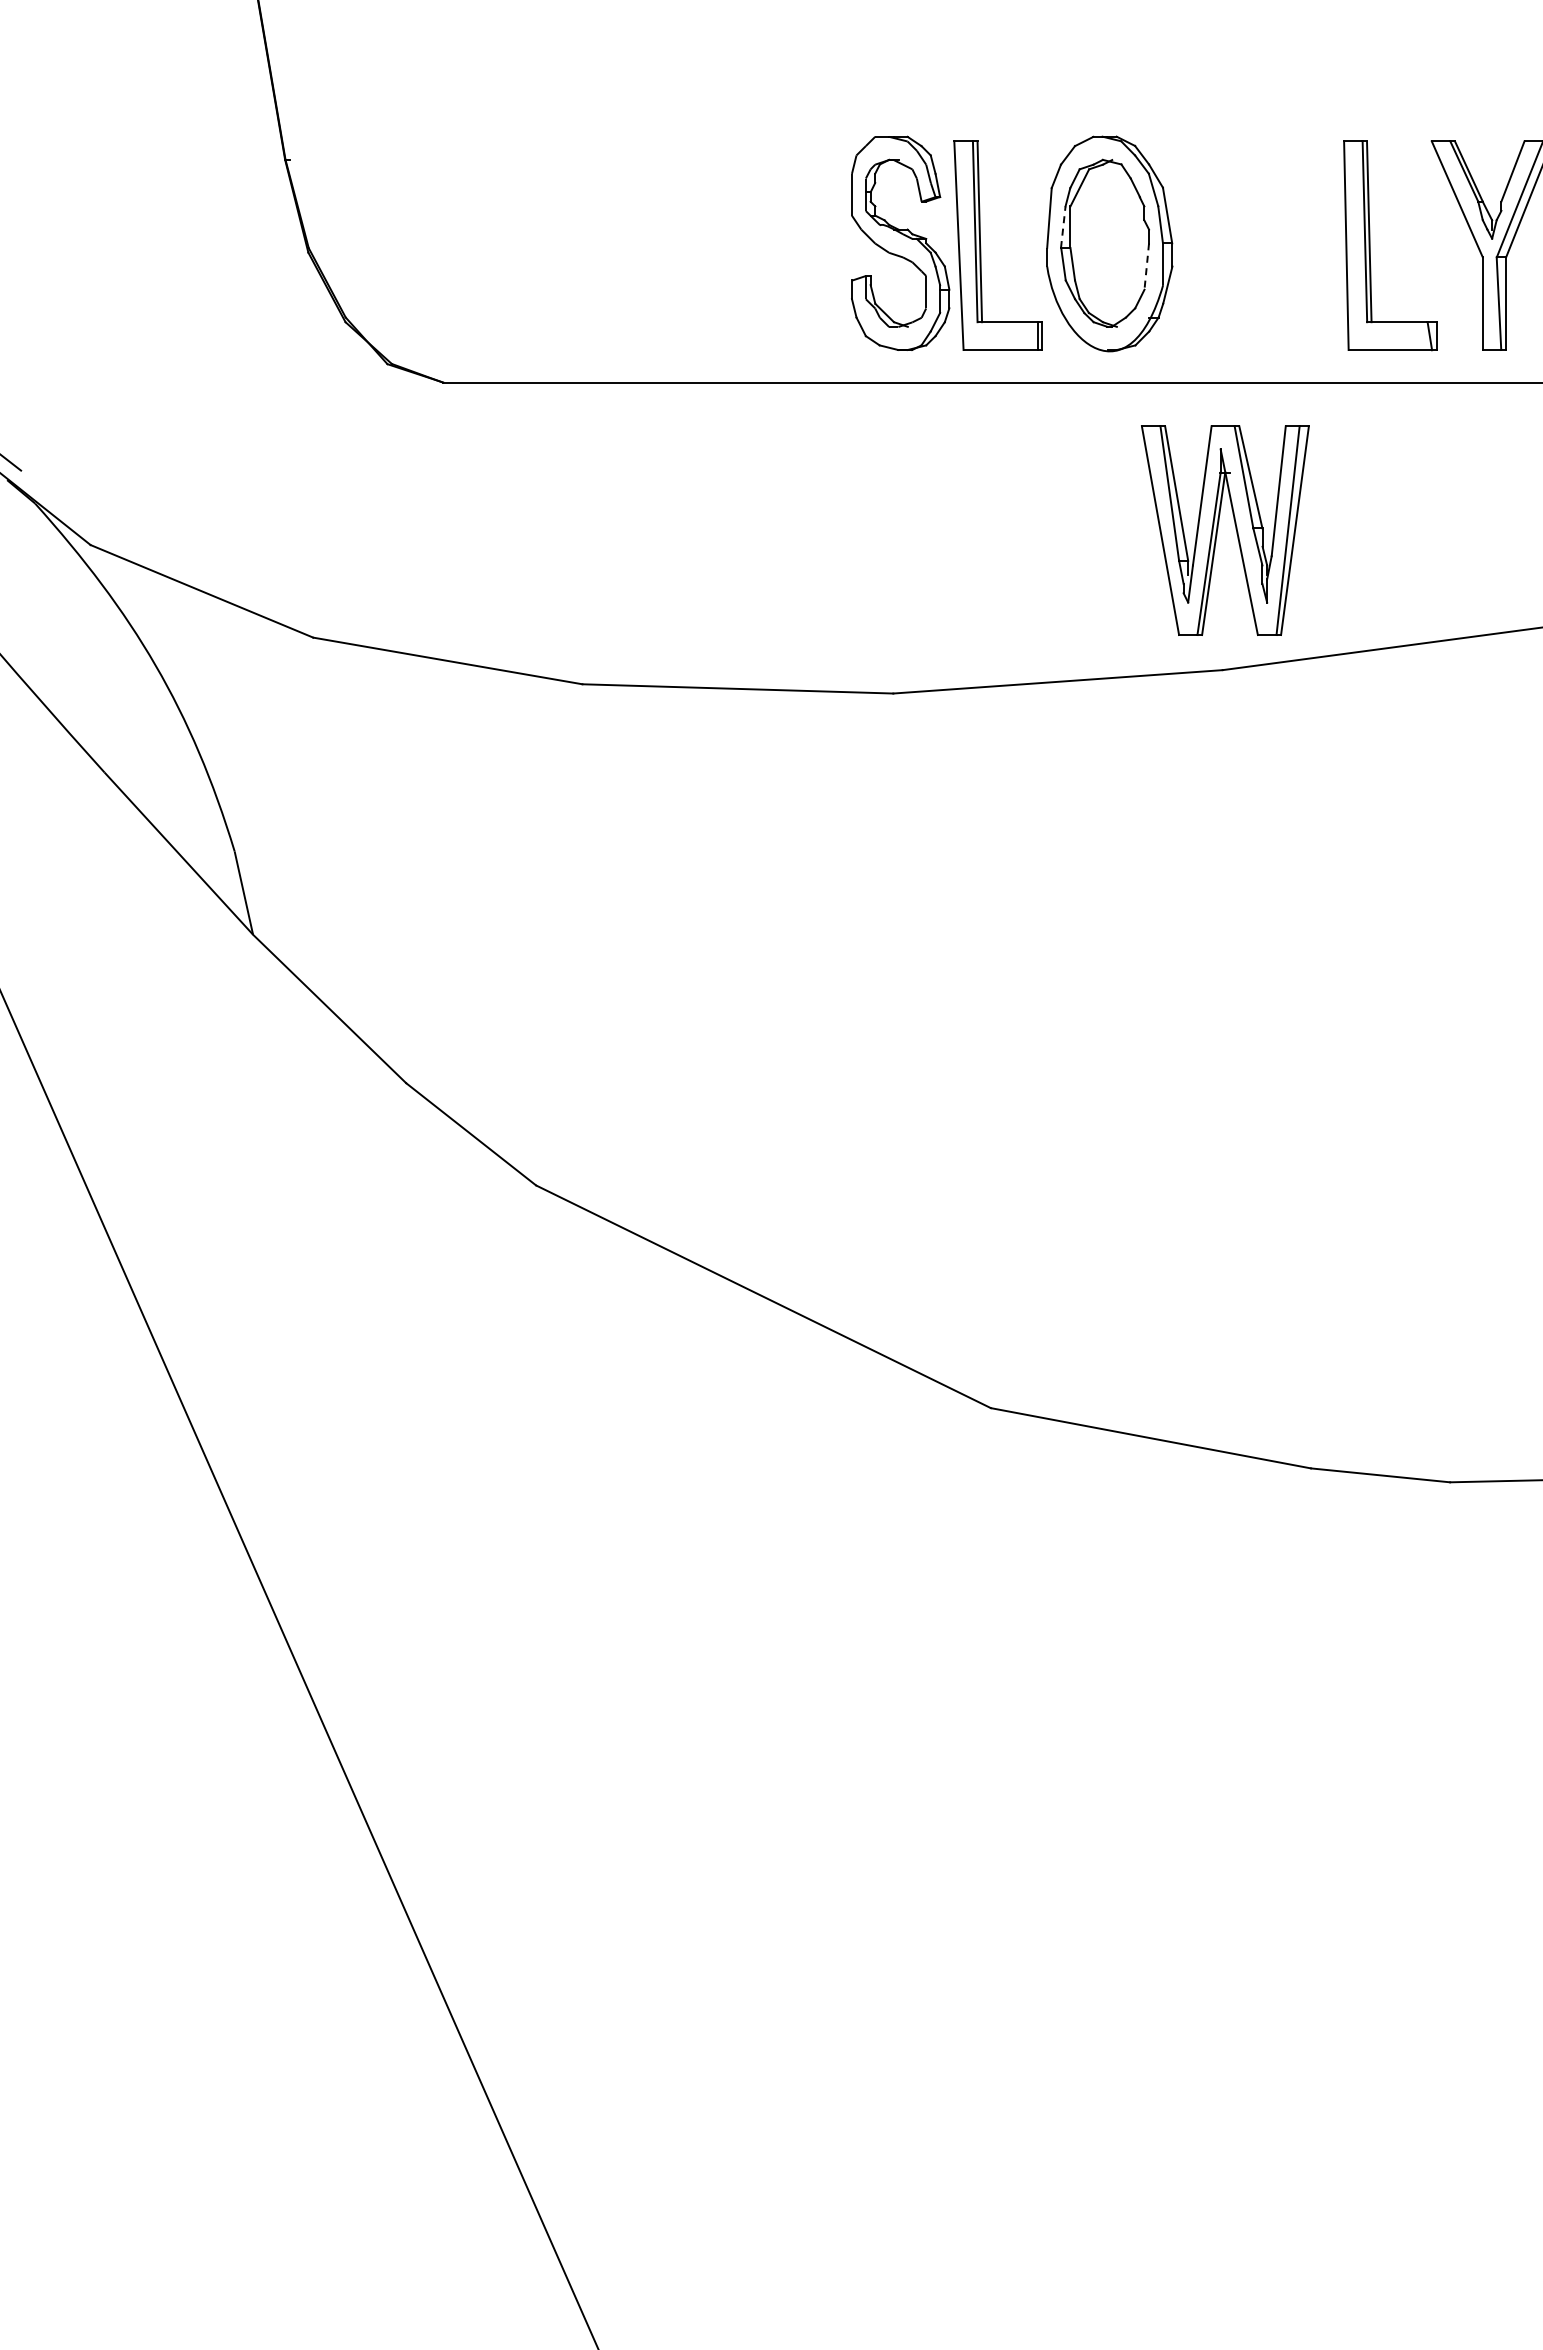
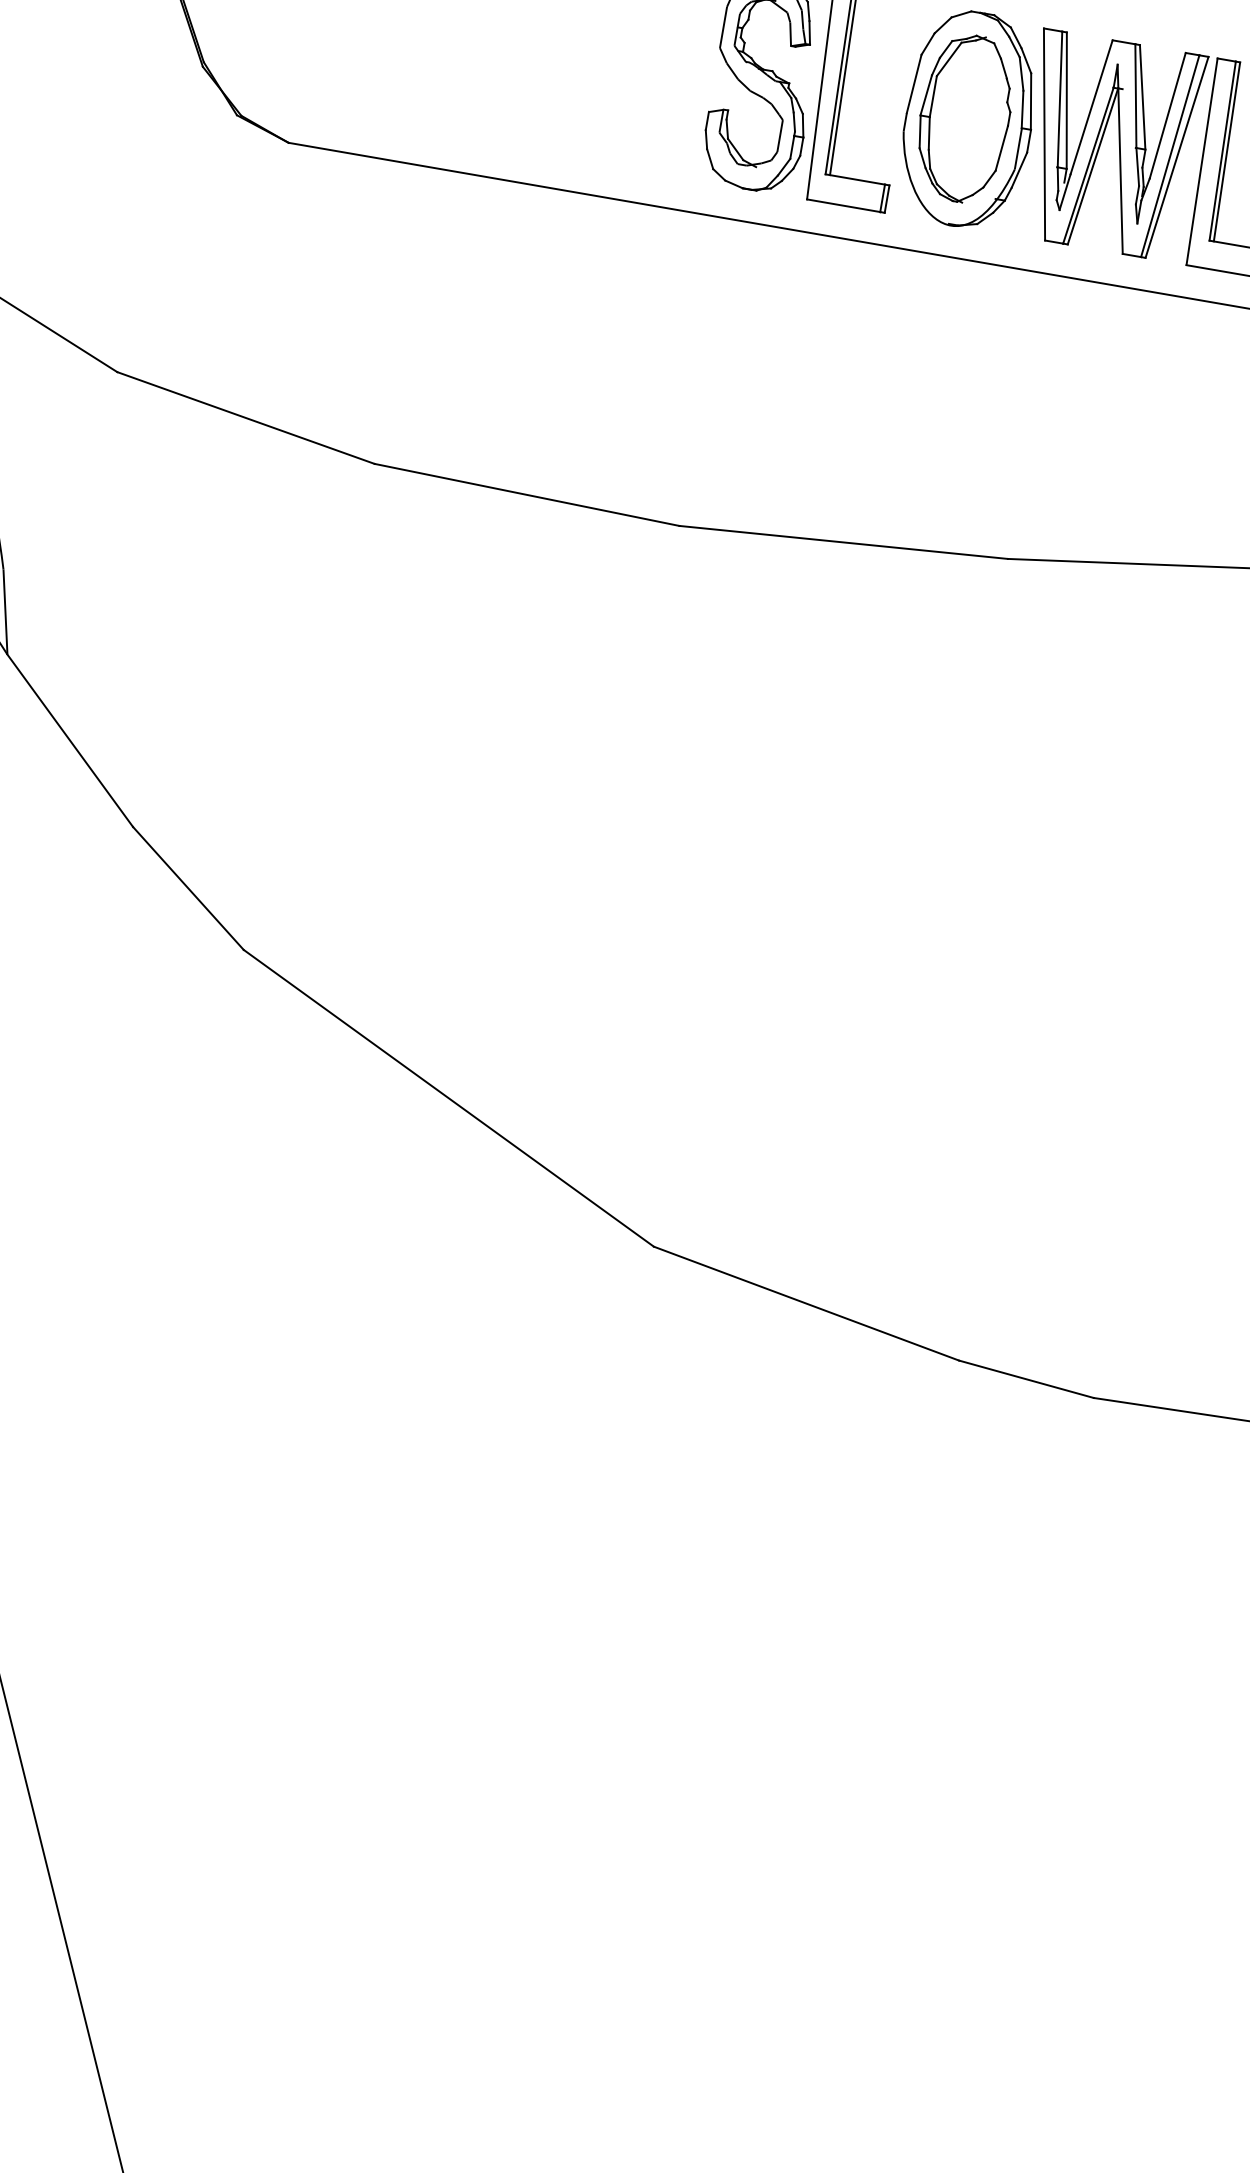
line: (1063, 227) -> (926, 95), dashed -> solid
line: (1146, 267) -> (1001, 149), dashed -> solid
part: (1218, 529) -> (1101, 143), moved

